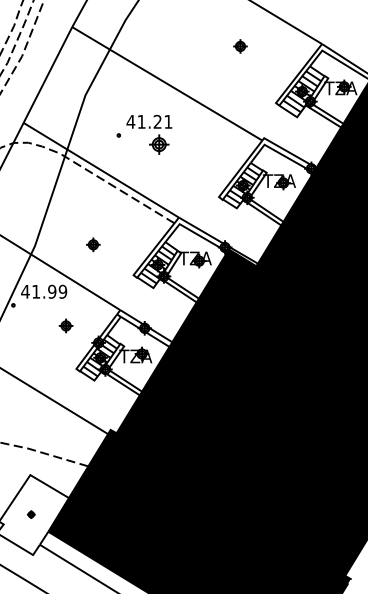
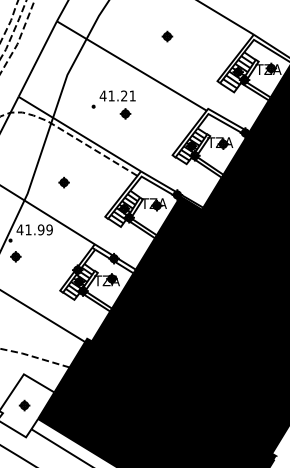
part: (240, 46) -> (167, 36), moved
part: (159, 144) -> (125, 113), size x0.71
part: (93, 244) -> (64, 182), moved
part: (65, 325) -> (15, 256), moved
part: (31, 514) -> (24, 405), size x1.67

